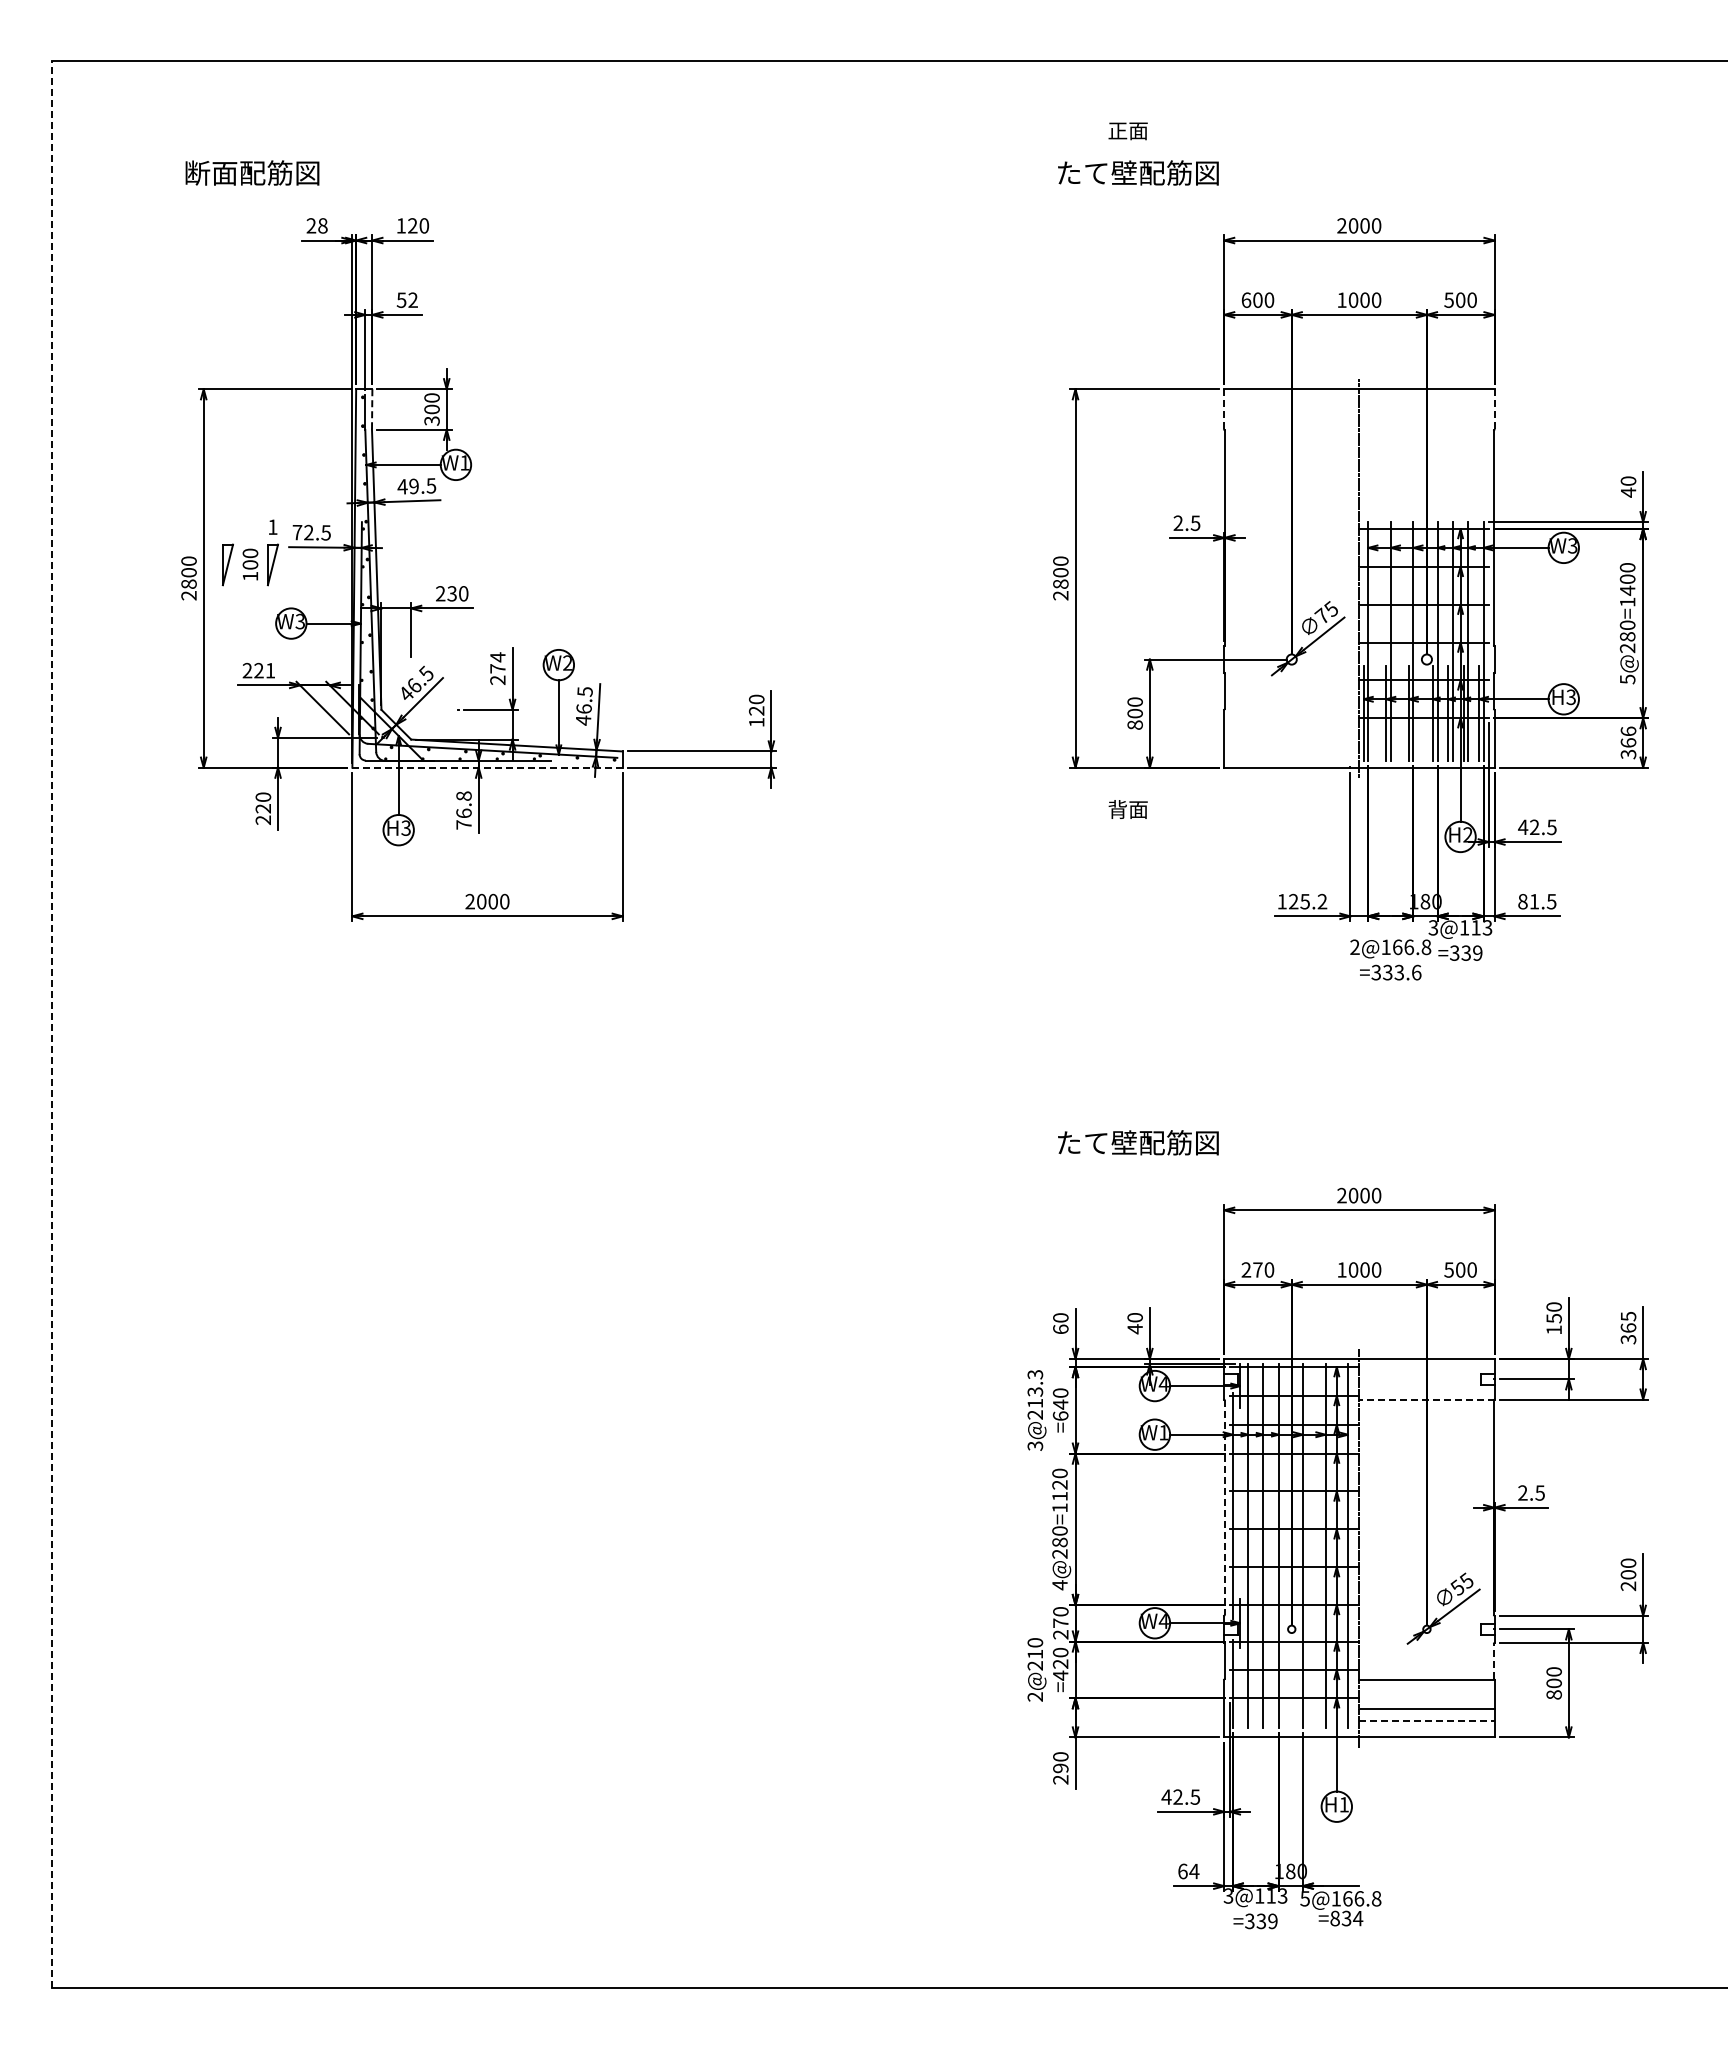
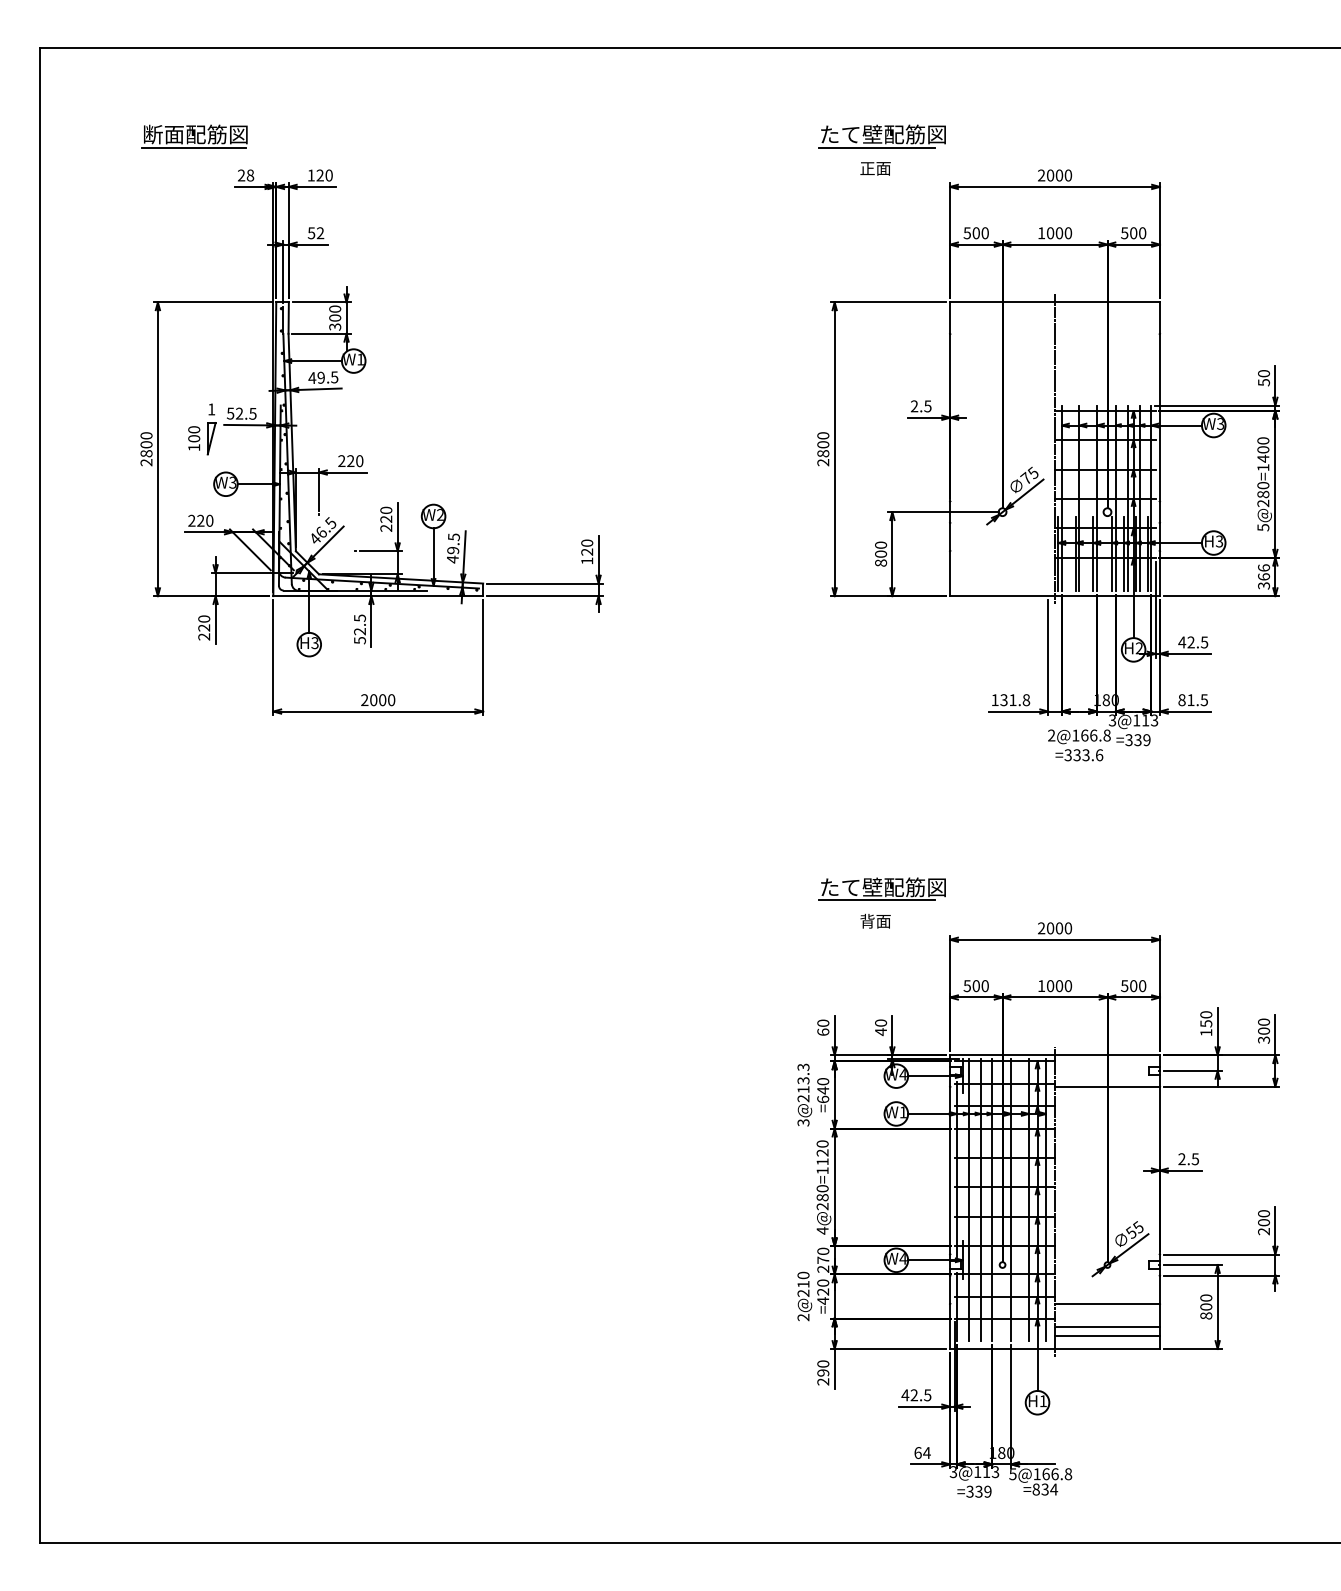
text: (1127, 131) -> (875, 169), moved
line: (249, 189) -> (193, 147), added
line: (1129, 189) -> (876, 147), added
text: (1246, 299) -> (967, 232), 600 -> 500
line: (372, 410) -> (288, 318), dashed -> solid
line: (1224, 410) -> (950, 318), dashed -> solid
line: (1494, 410) -> (1159, 318), dashed -> solid
text: (1628, 492) -> (1263, 382), 40 -> 50
text: (297, 532) -> (230, 413), 72.5 -> 52.5
part: (227, 564) -> (176, 438), removed
text: (451, 593) -> (350, 460), 230 -> 220
text: (497, 662) -> (385, 514), 274 -> 220
text: (270, 670) -> (209, 520), 221 -> 220
text: (583, 708) -> (452, 550), 46.5 -> 49.5
line: (488, 767) -> (378, 595), dashed -> solid
text: (1127, 809) -> (875, 921), moved
text: (463, 810) -> (359, 629), 76.8 -> 52.5
text: (1307, 901) -> (1014, 700), 125.2 -> 131.8
line: (51, 1024) -> (39, 795), dashed -> solid
line: (1129, 1159) -> (876, 900), added
text: (1251, 1269) -> (971, 985), 270 -> 500
text: (1628, 1321) -> (1263, 1026), 365 -> 300
line: (1426, 1399) -> (1107, 1086), dashed -> solid
line: (1224, 1507) -> (950, 1170), dashed -> solid
line: (1494, 1660) -> (1159, 1289), dashed -> solid
line: (1426, 1721) -> (1107, 1336), dashed -> solid

